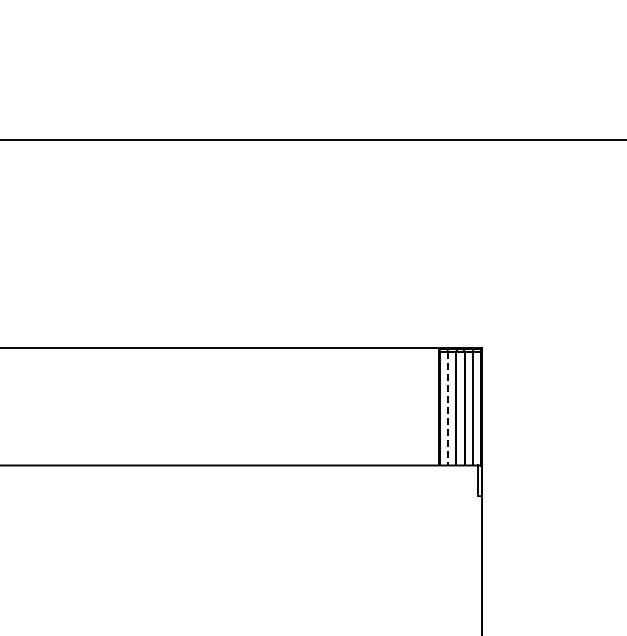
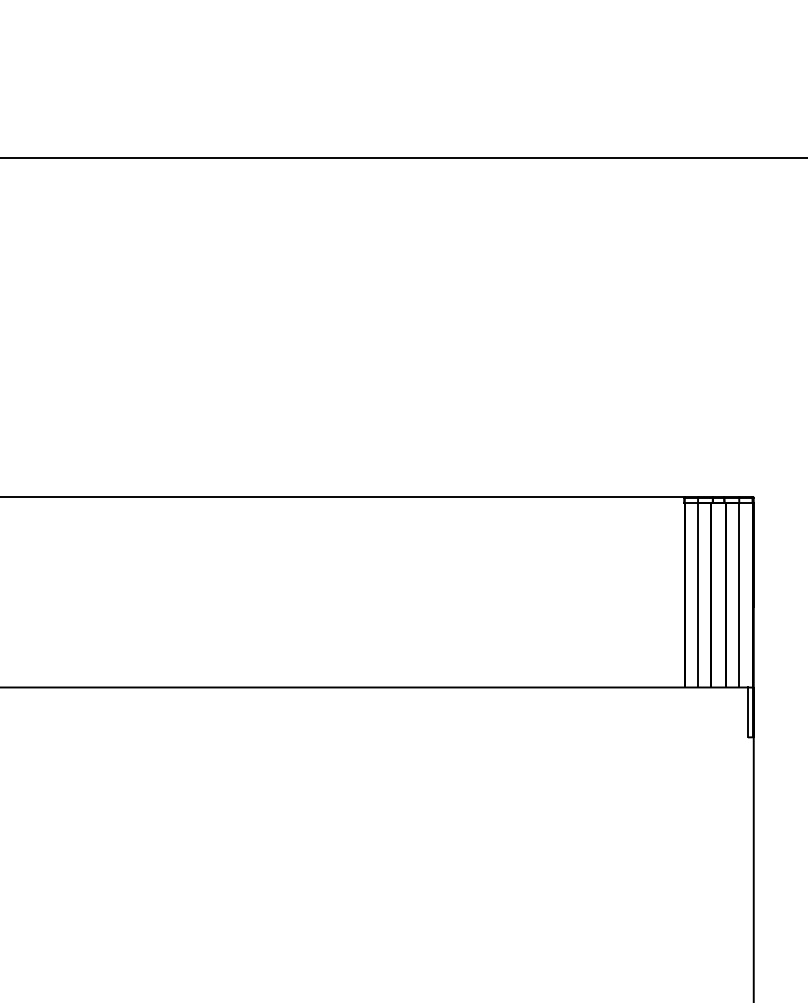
line: (447, 408) -> (697, 594), dashed -> solid

